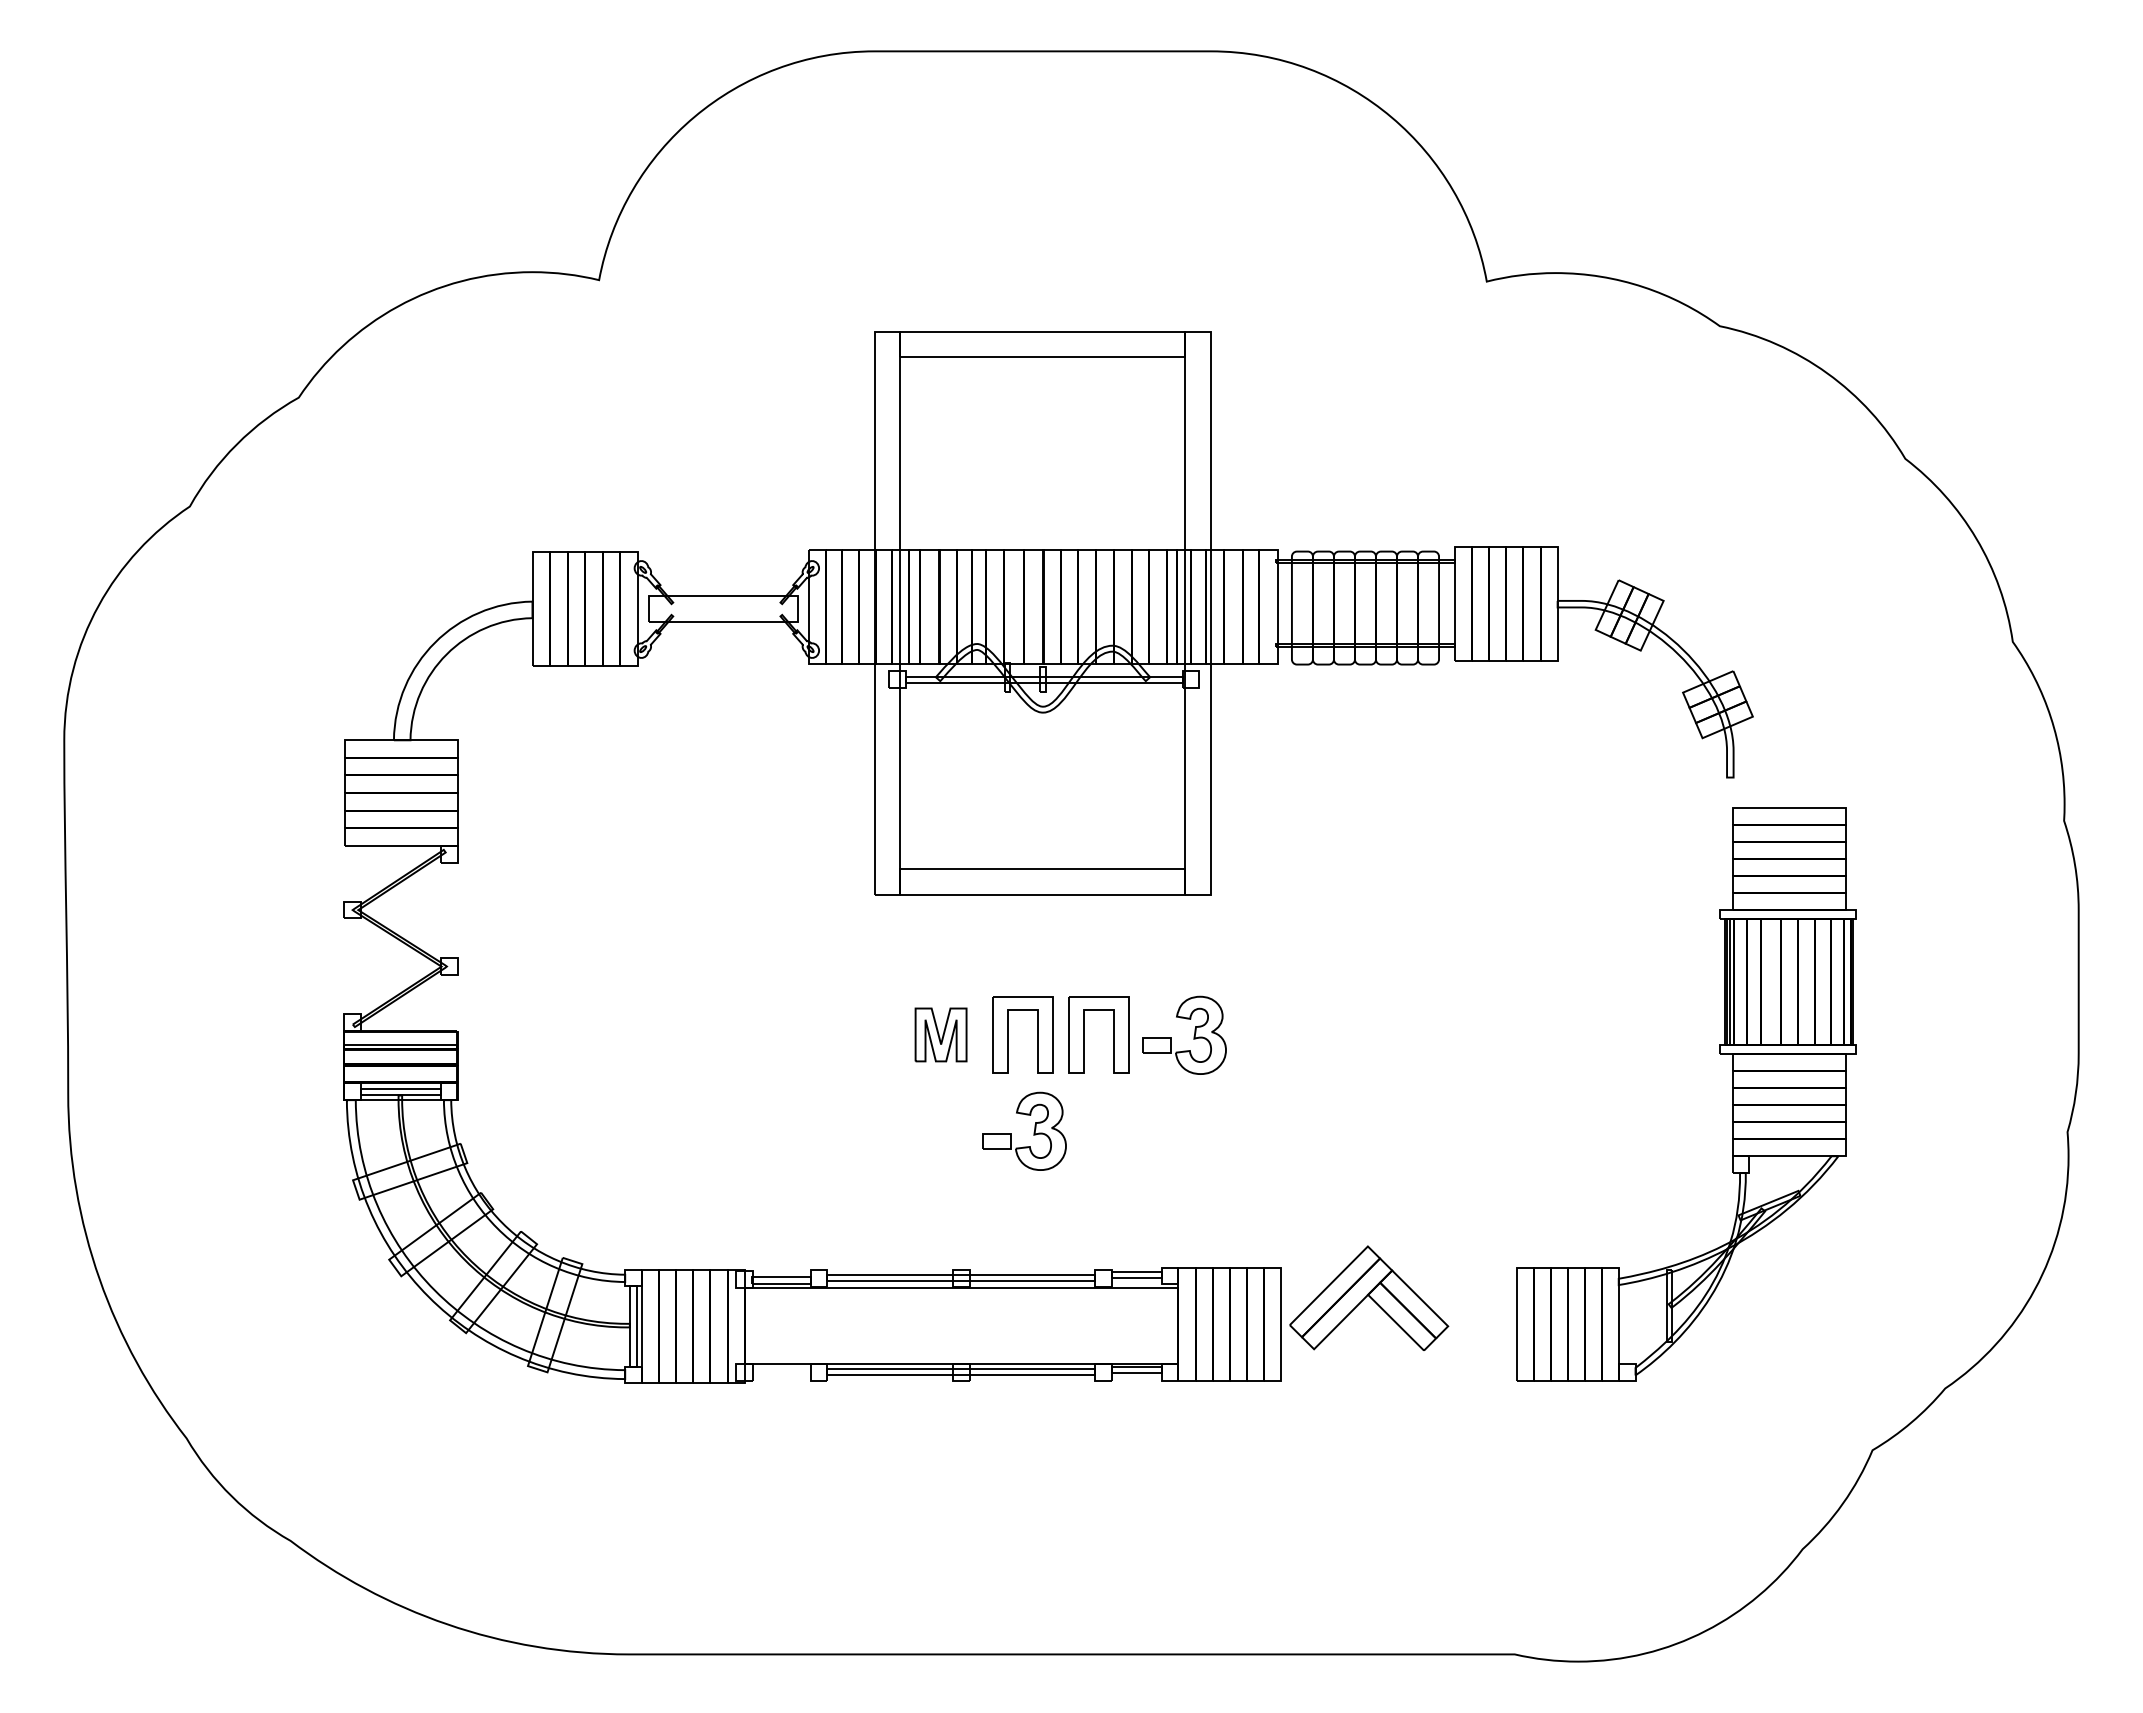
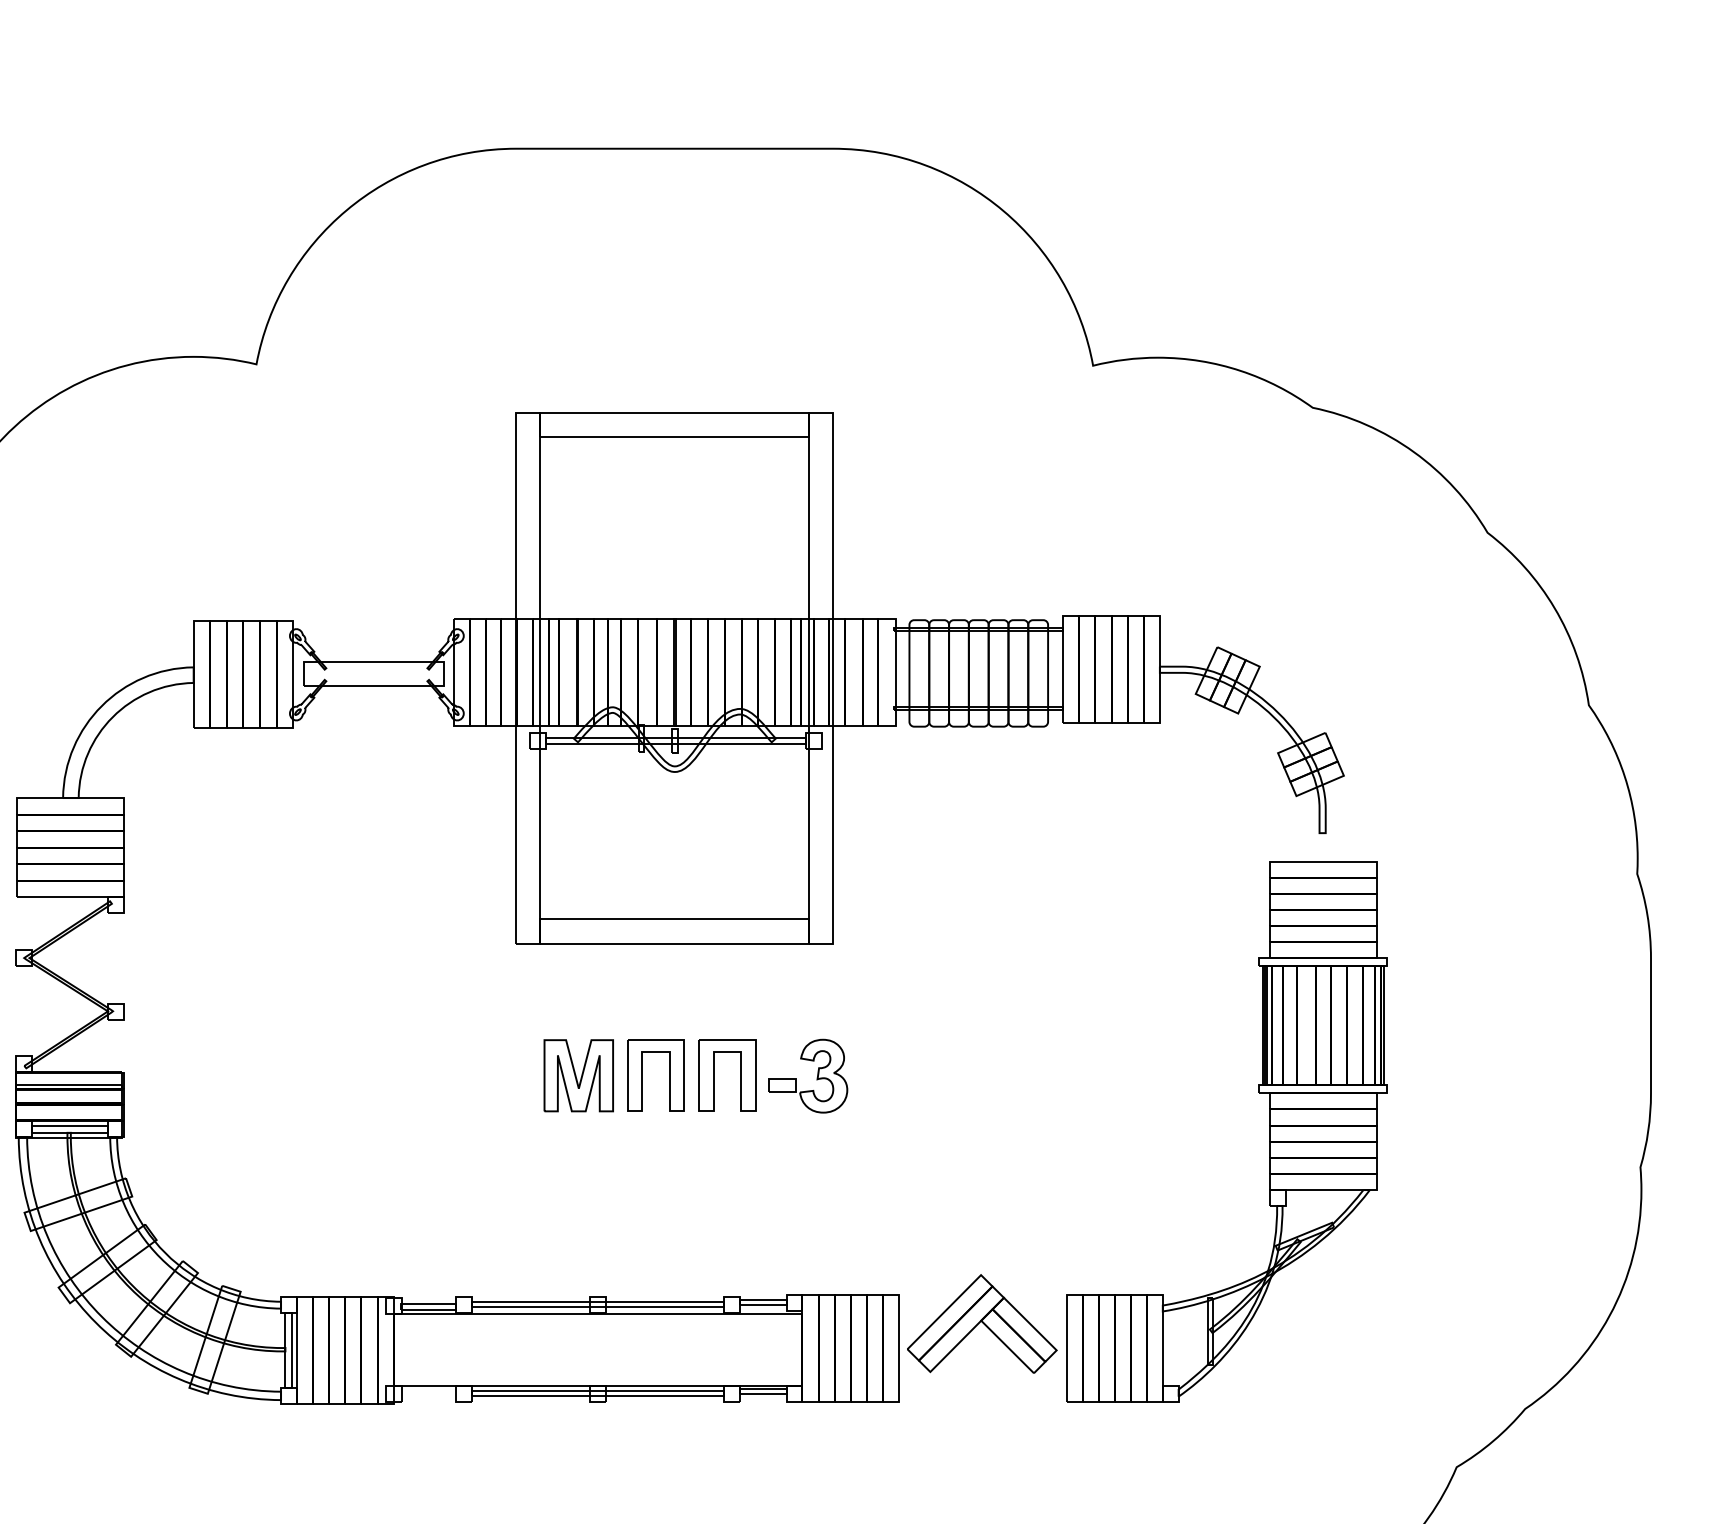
part: (940, 1034) -> (578, 1075), size x1.43
part: (1732, 1094) -> (1270, 1131), moved
part: (1033, 1132) -> (665, 1167), removed

